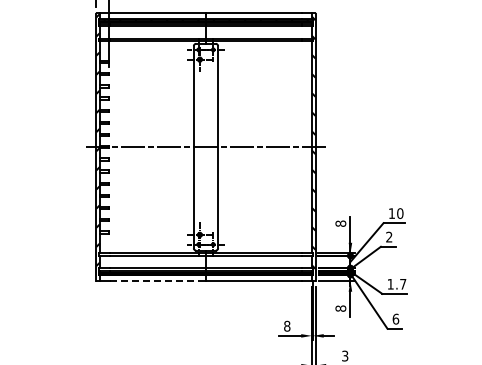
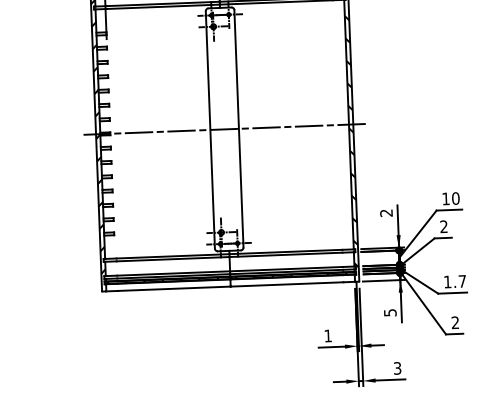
text: (340, 223) -> (386, 212), 8 -> 2
line: (158, 281) -> (174, 289), dashed -> solid
text: (340, 308) -> (389, 312), 8 -> 5
text: (395, 318) -> (454, 321), 6 -> 2
text: (287, 325) -> (328, 335), 8 -> 1

